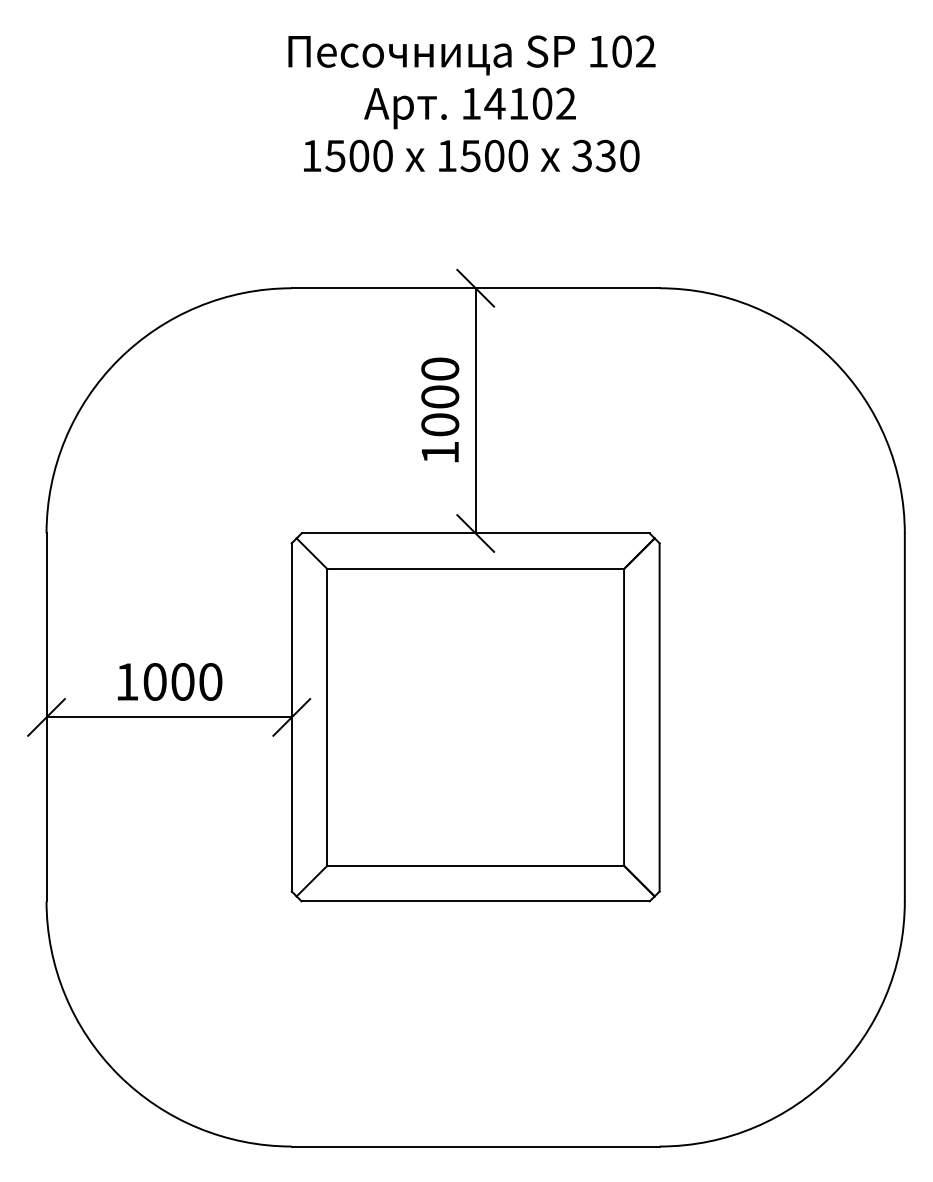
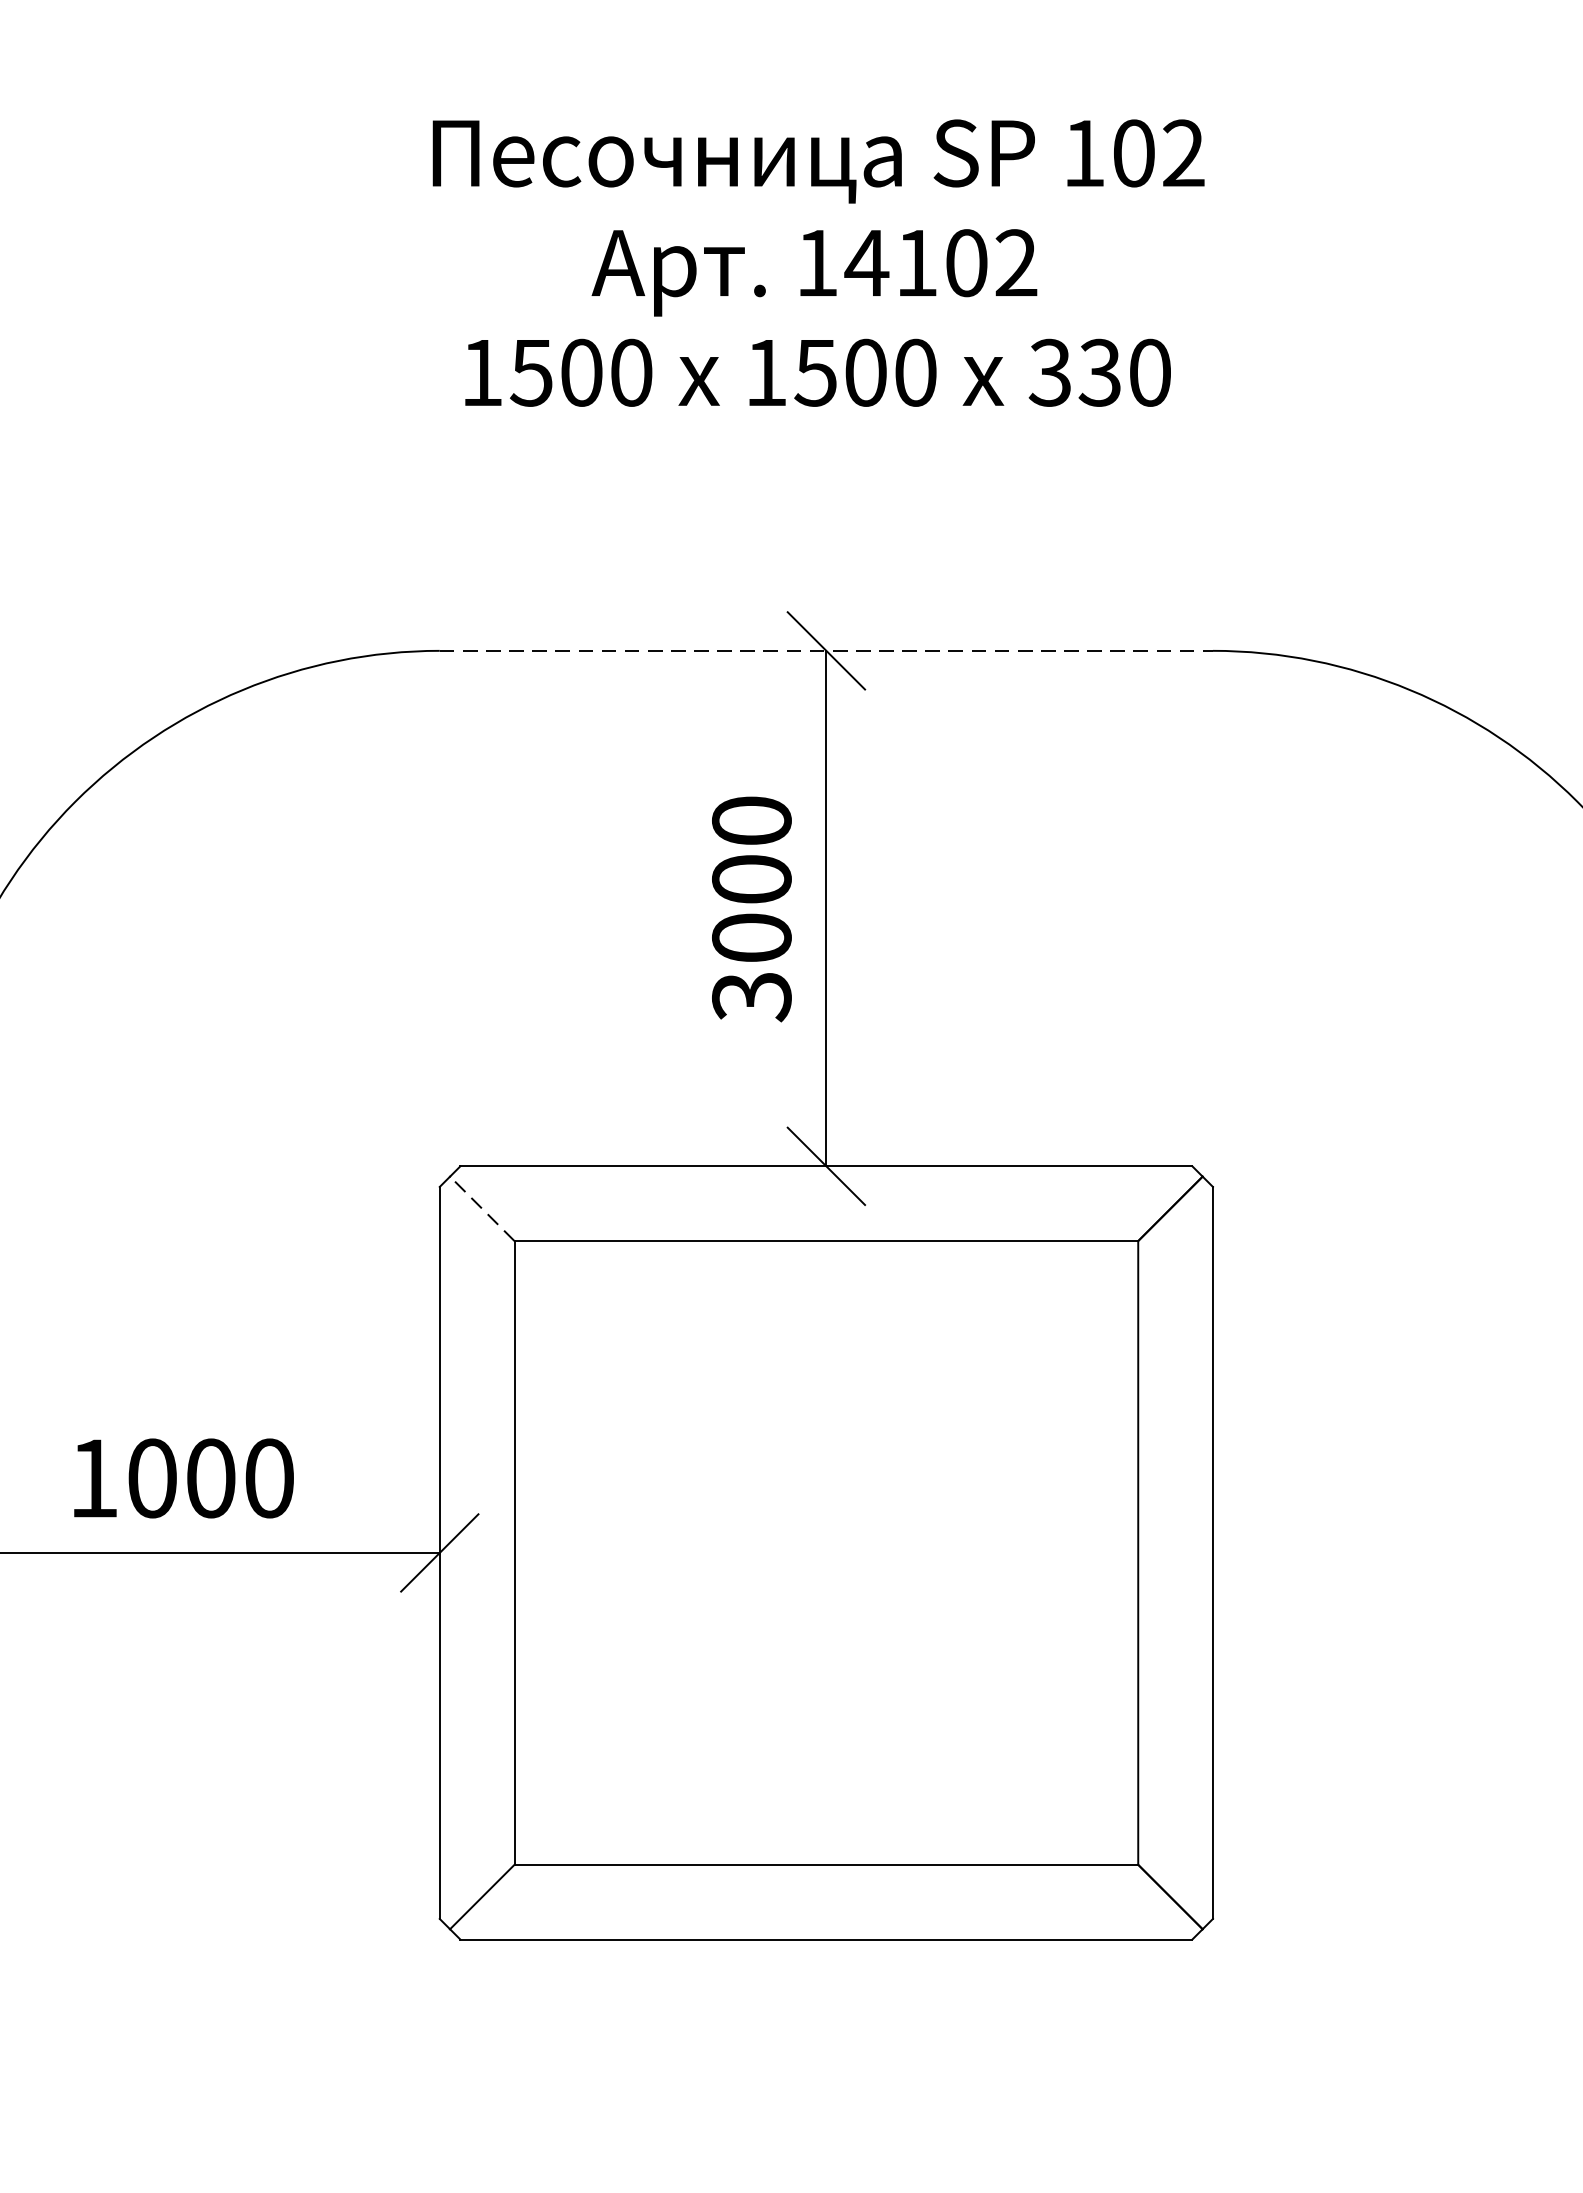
line: (475, 288) -> (825, 651), solid -> dashed
text: (440, 452) -> (752, 996), 1000 -> 3000
line: (312, 553) -> (483, 1208), solid -> dashed

